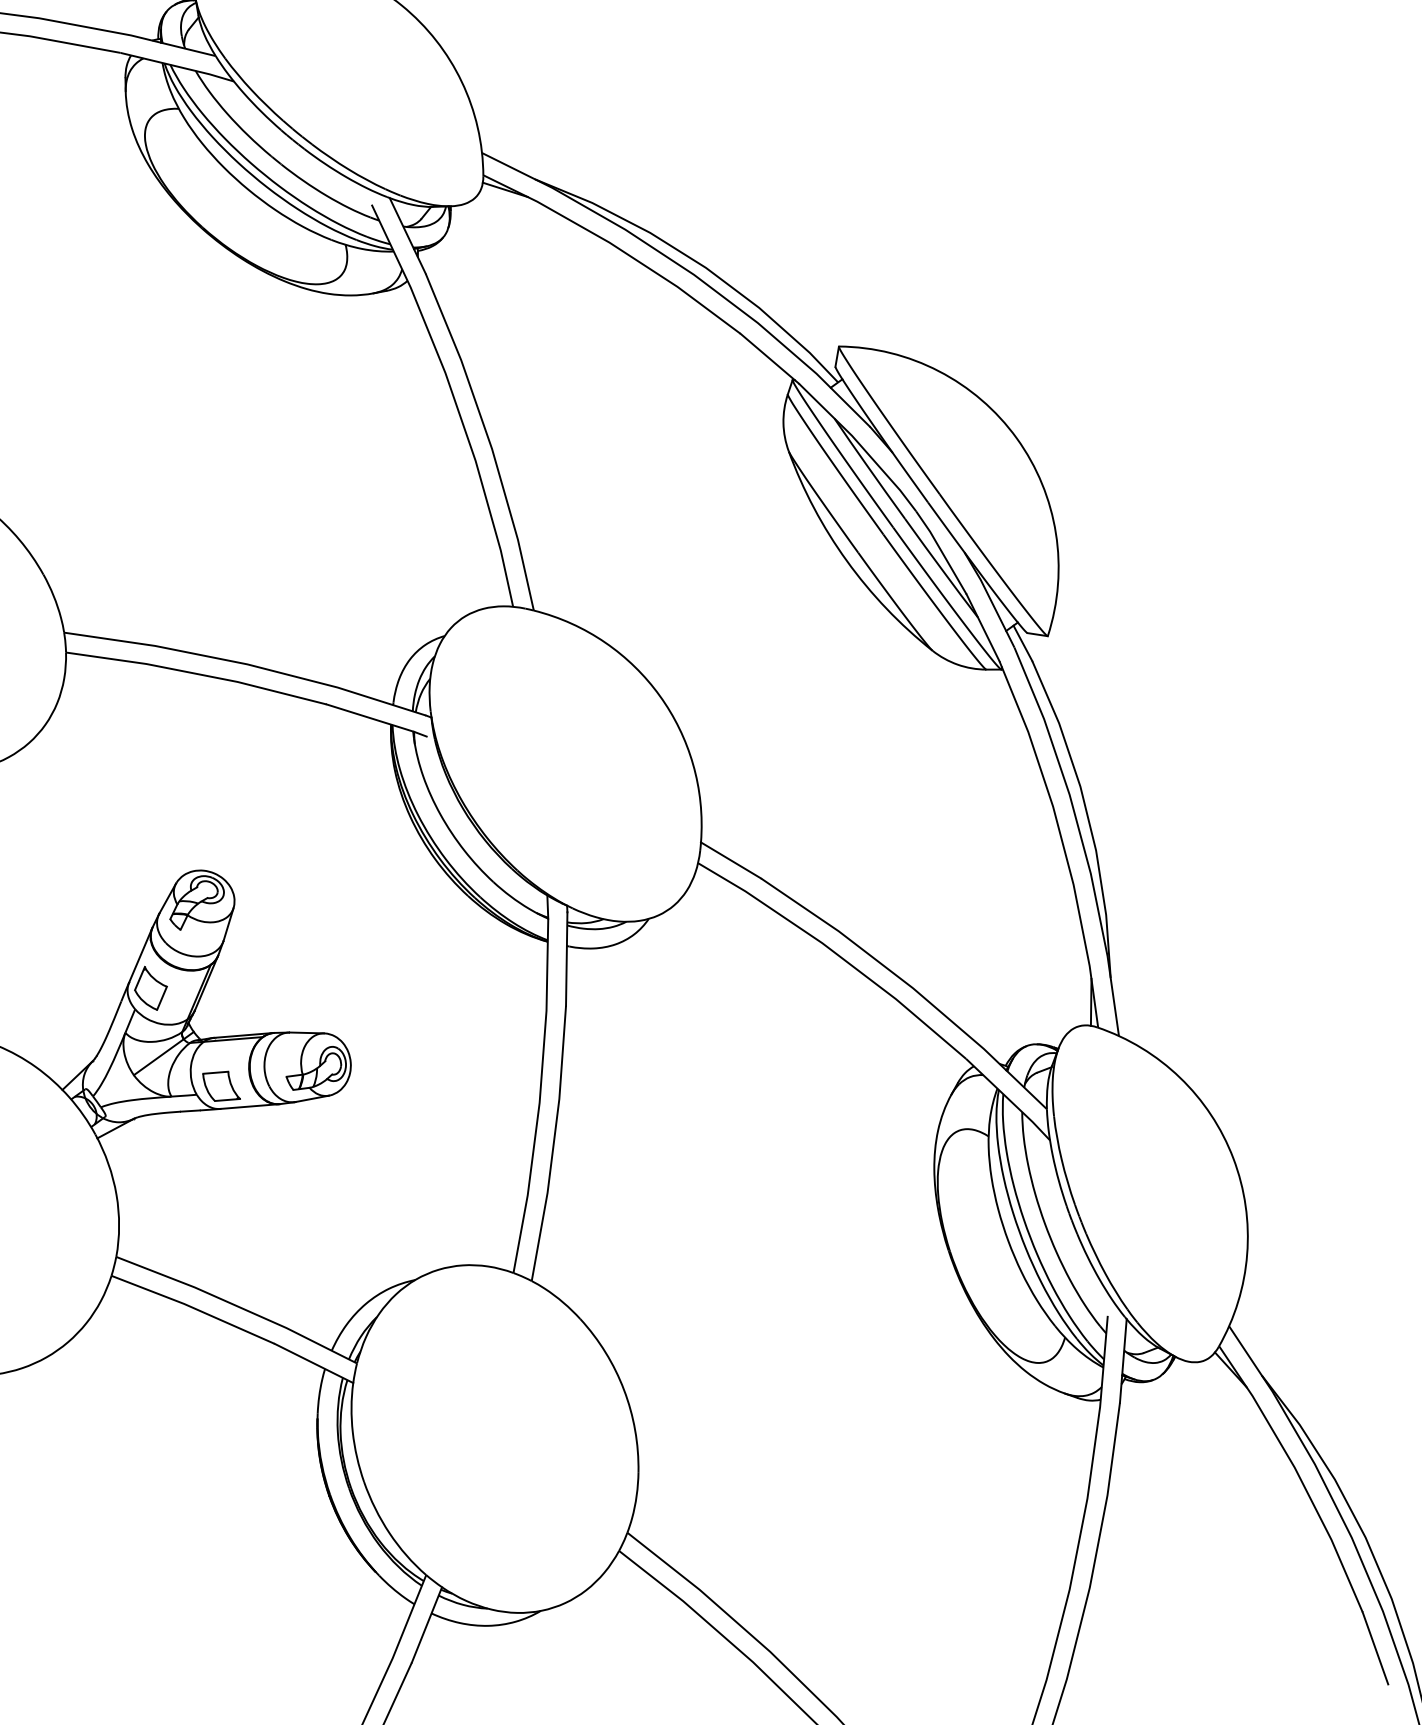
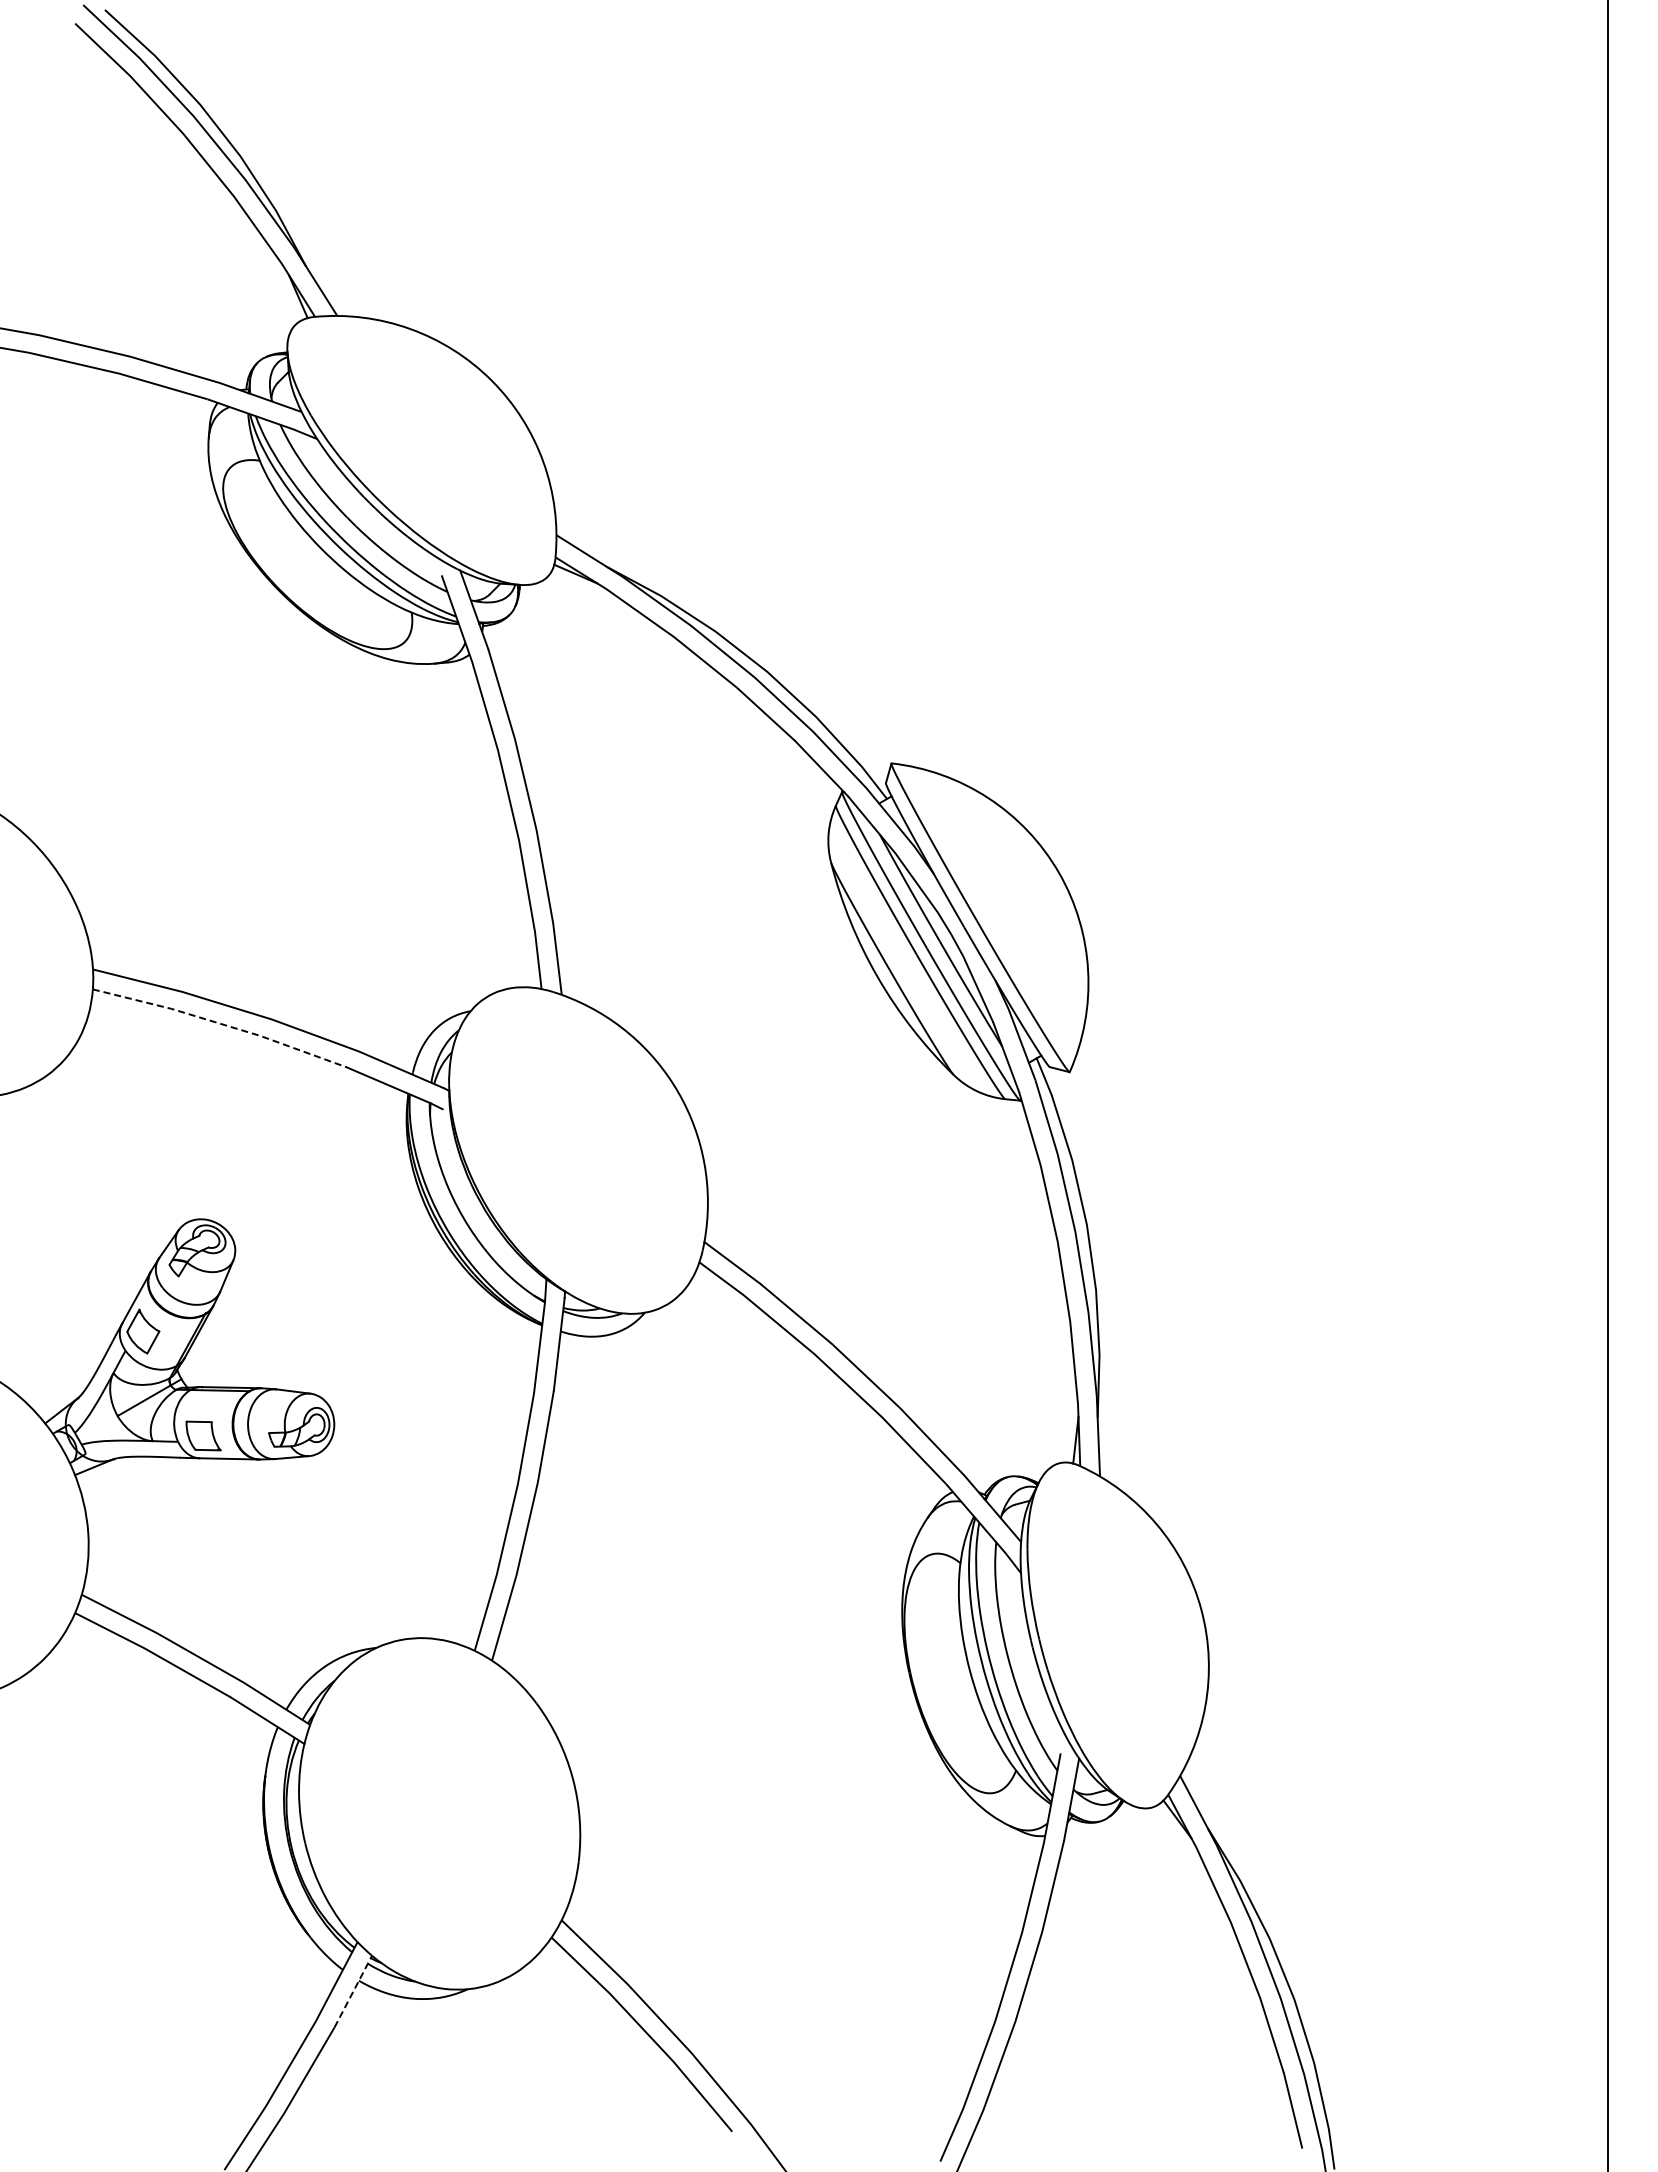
line: (197, 674) -> (221, 1024), solid -> dashed
line: (427, 1624) -> (353, 1991), solid -> dashed

